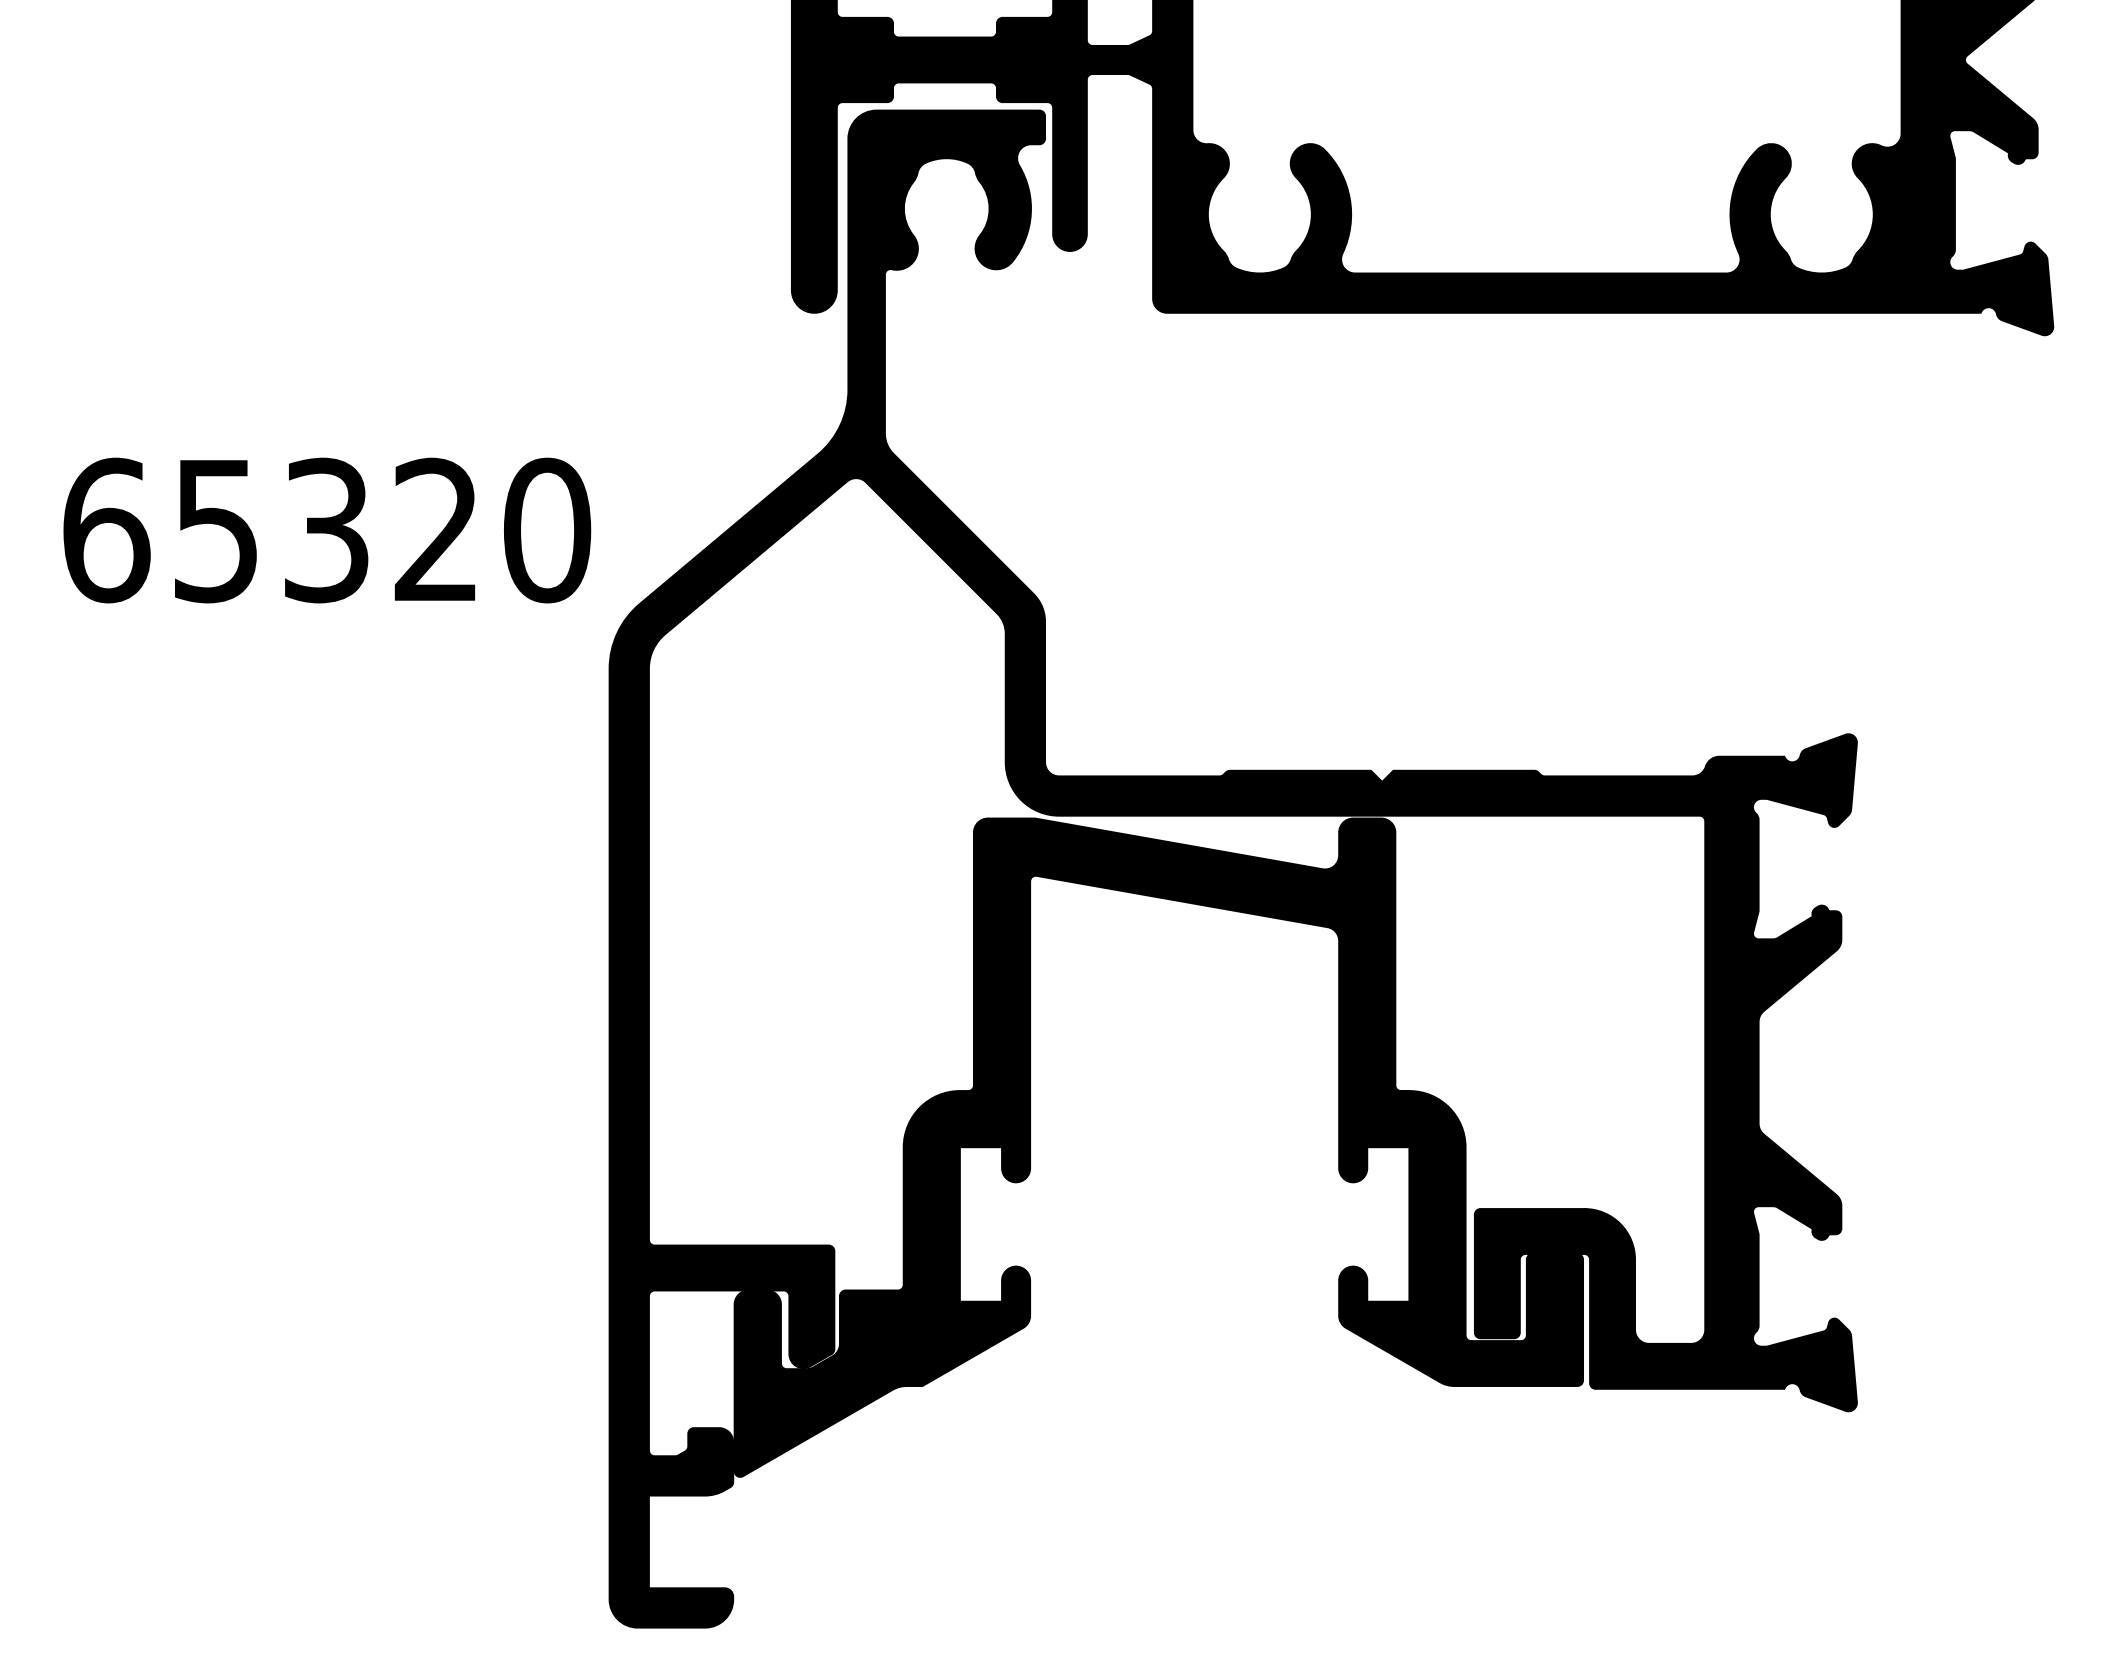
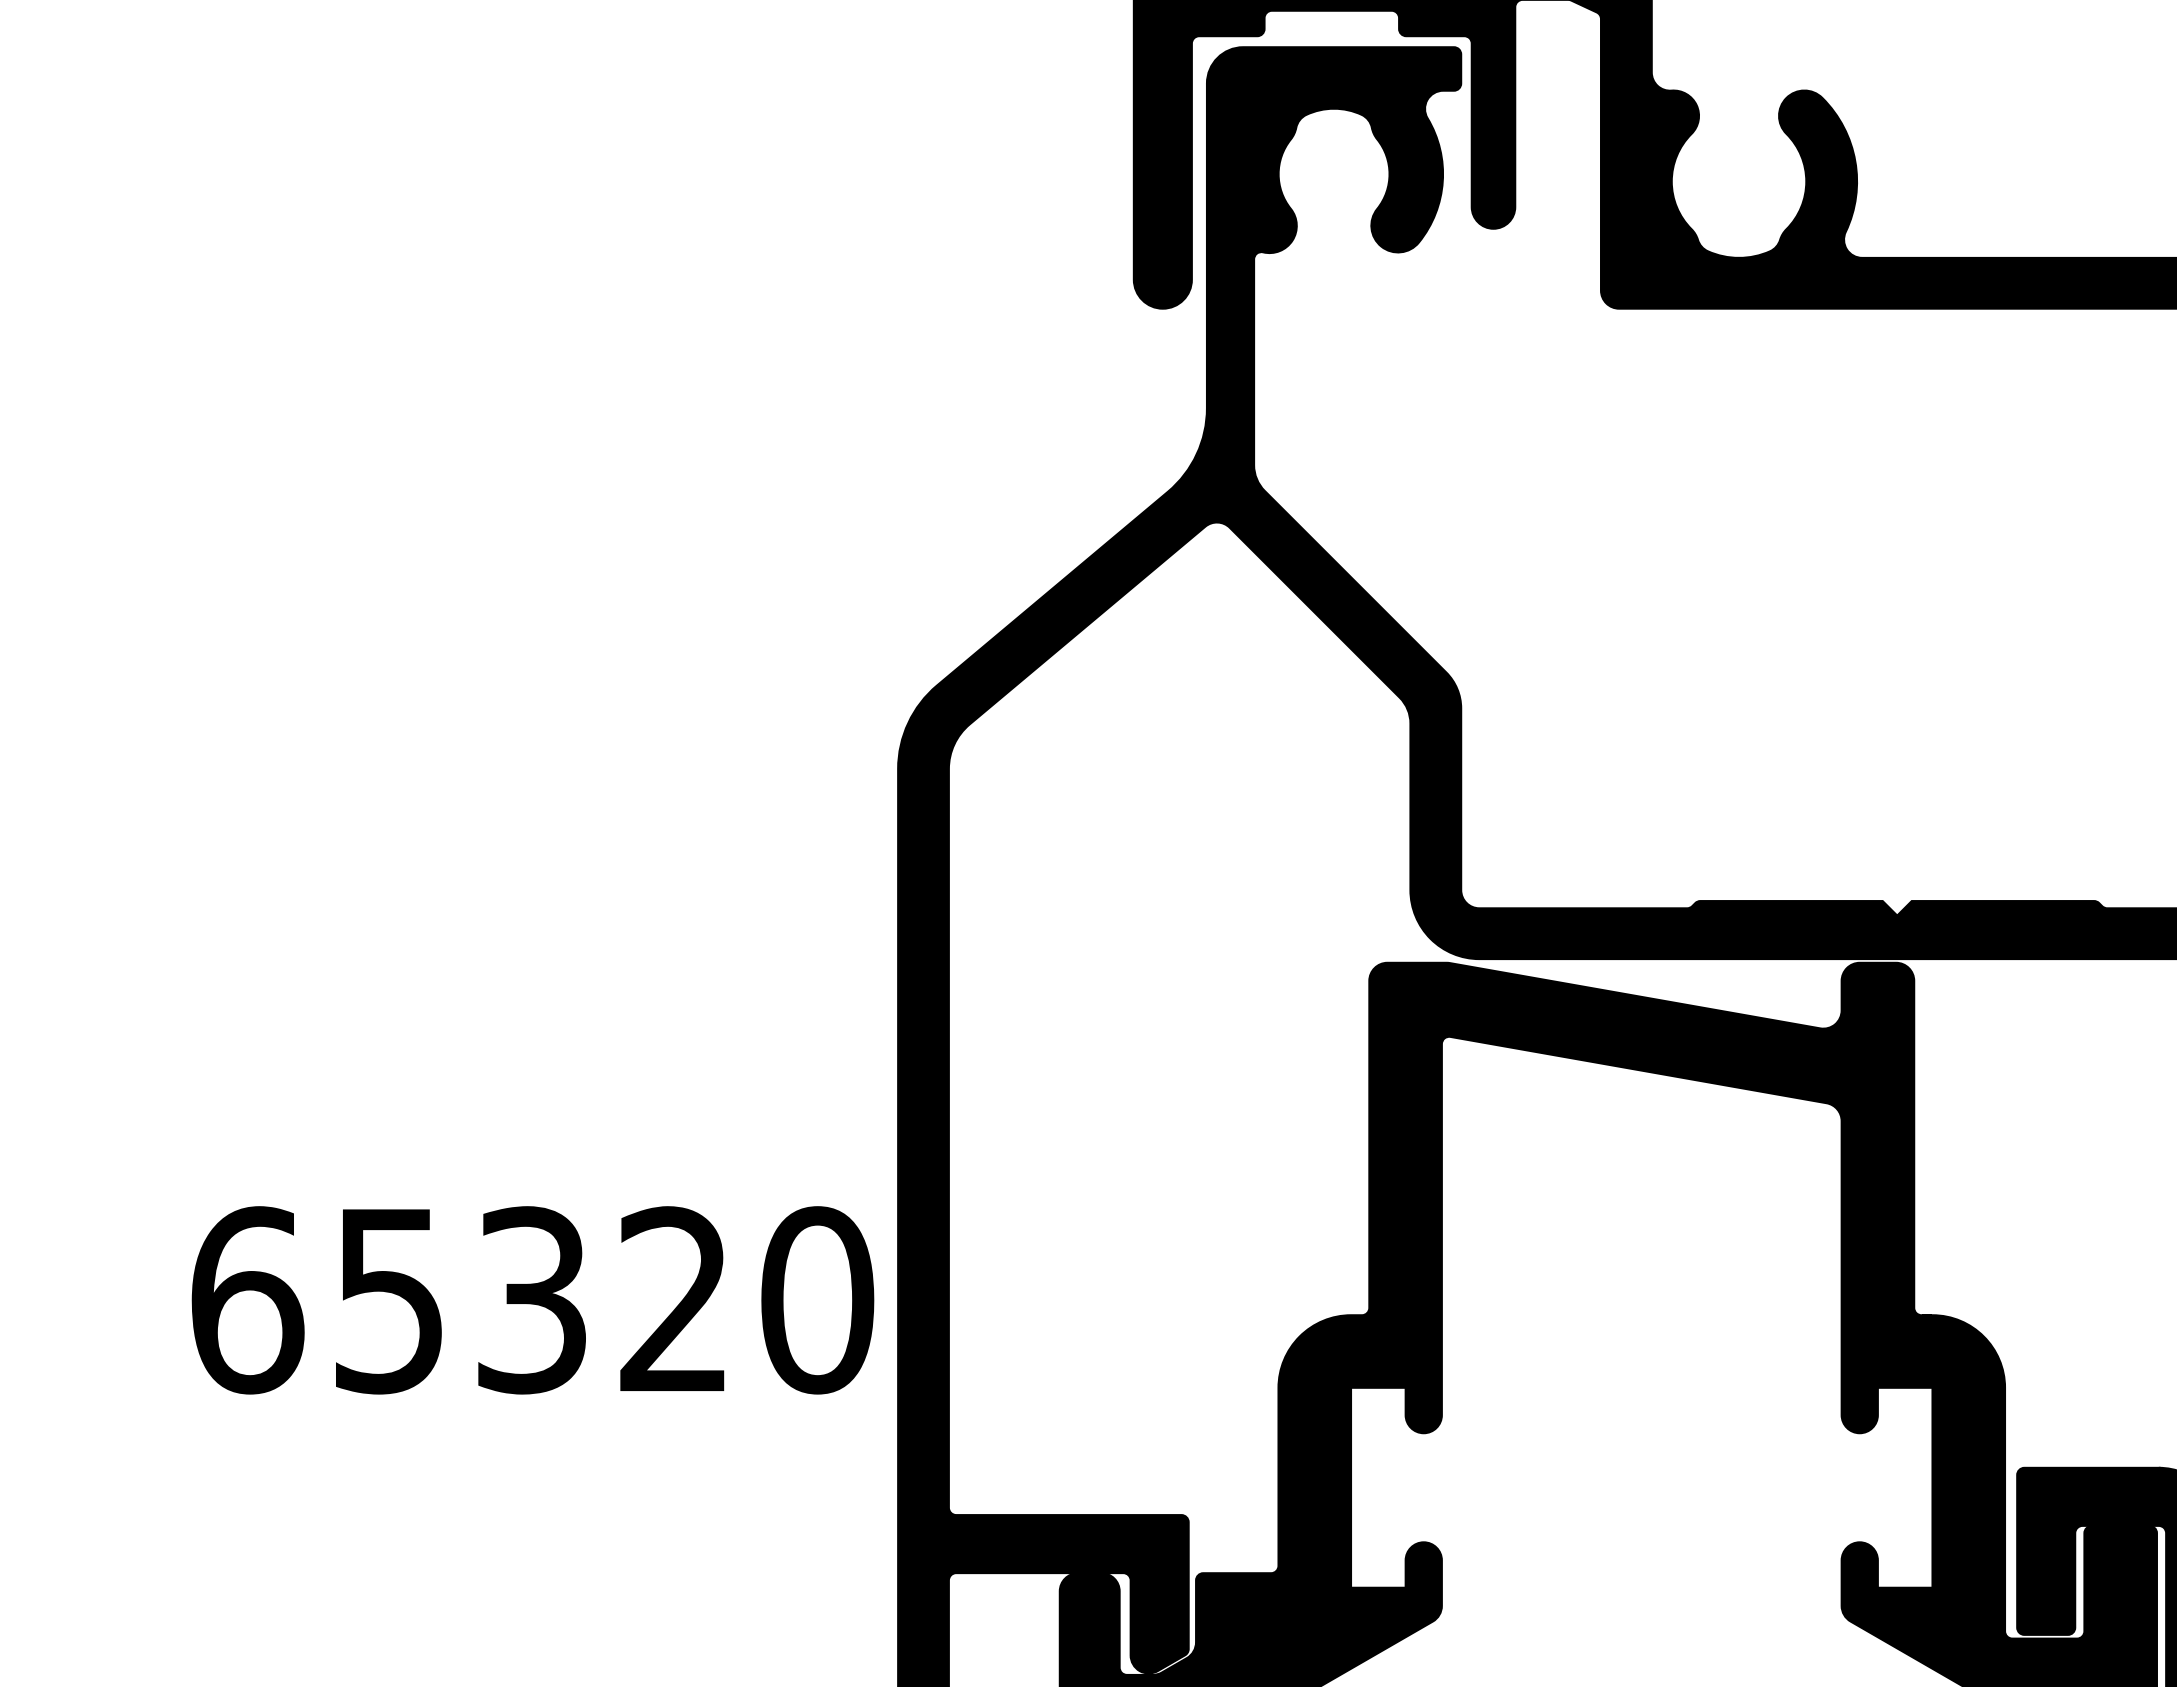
text: (327, 530) -> (533, 1300), moved

